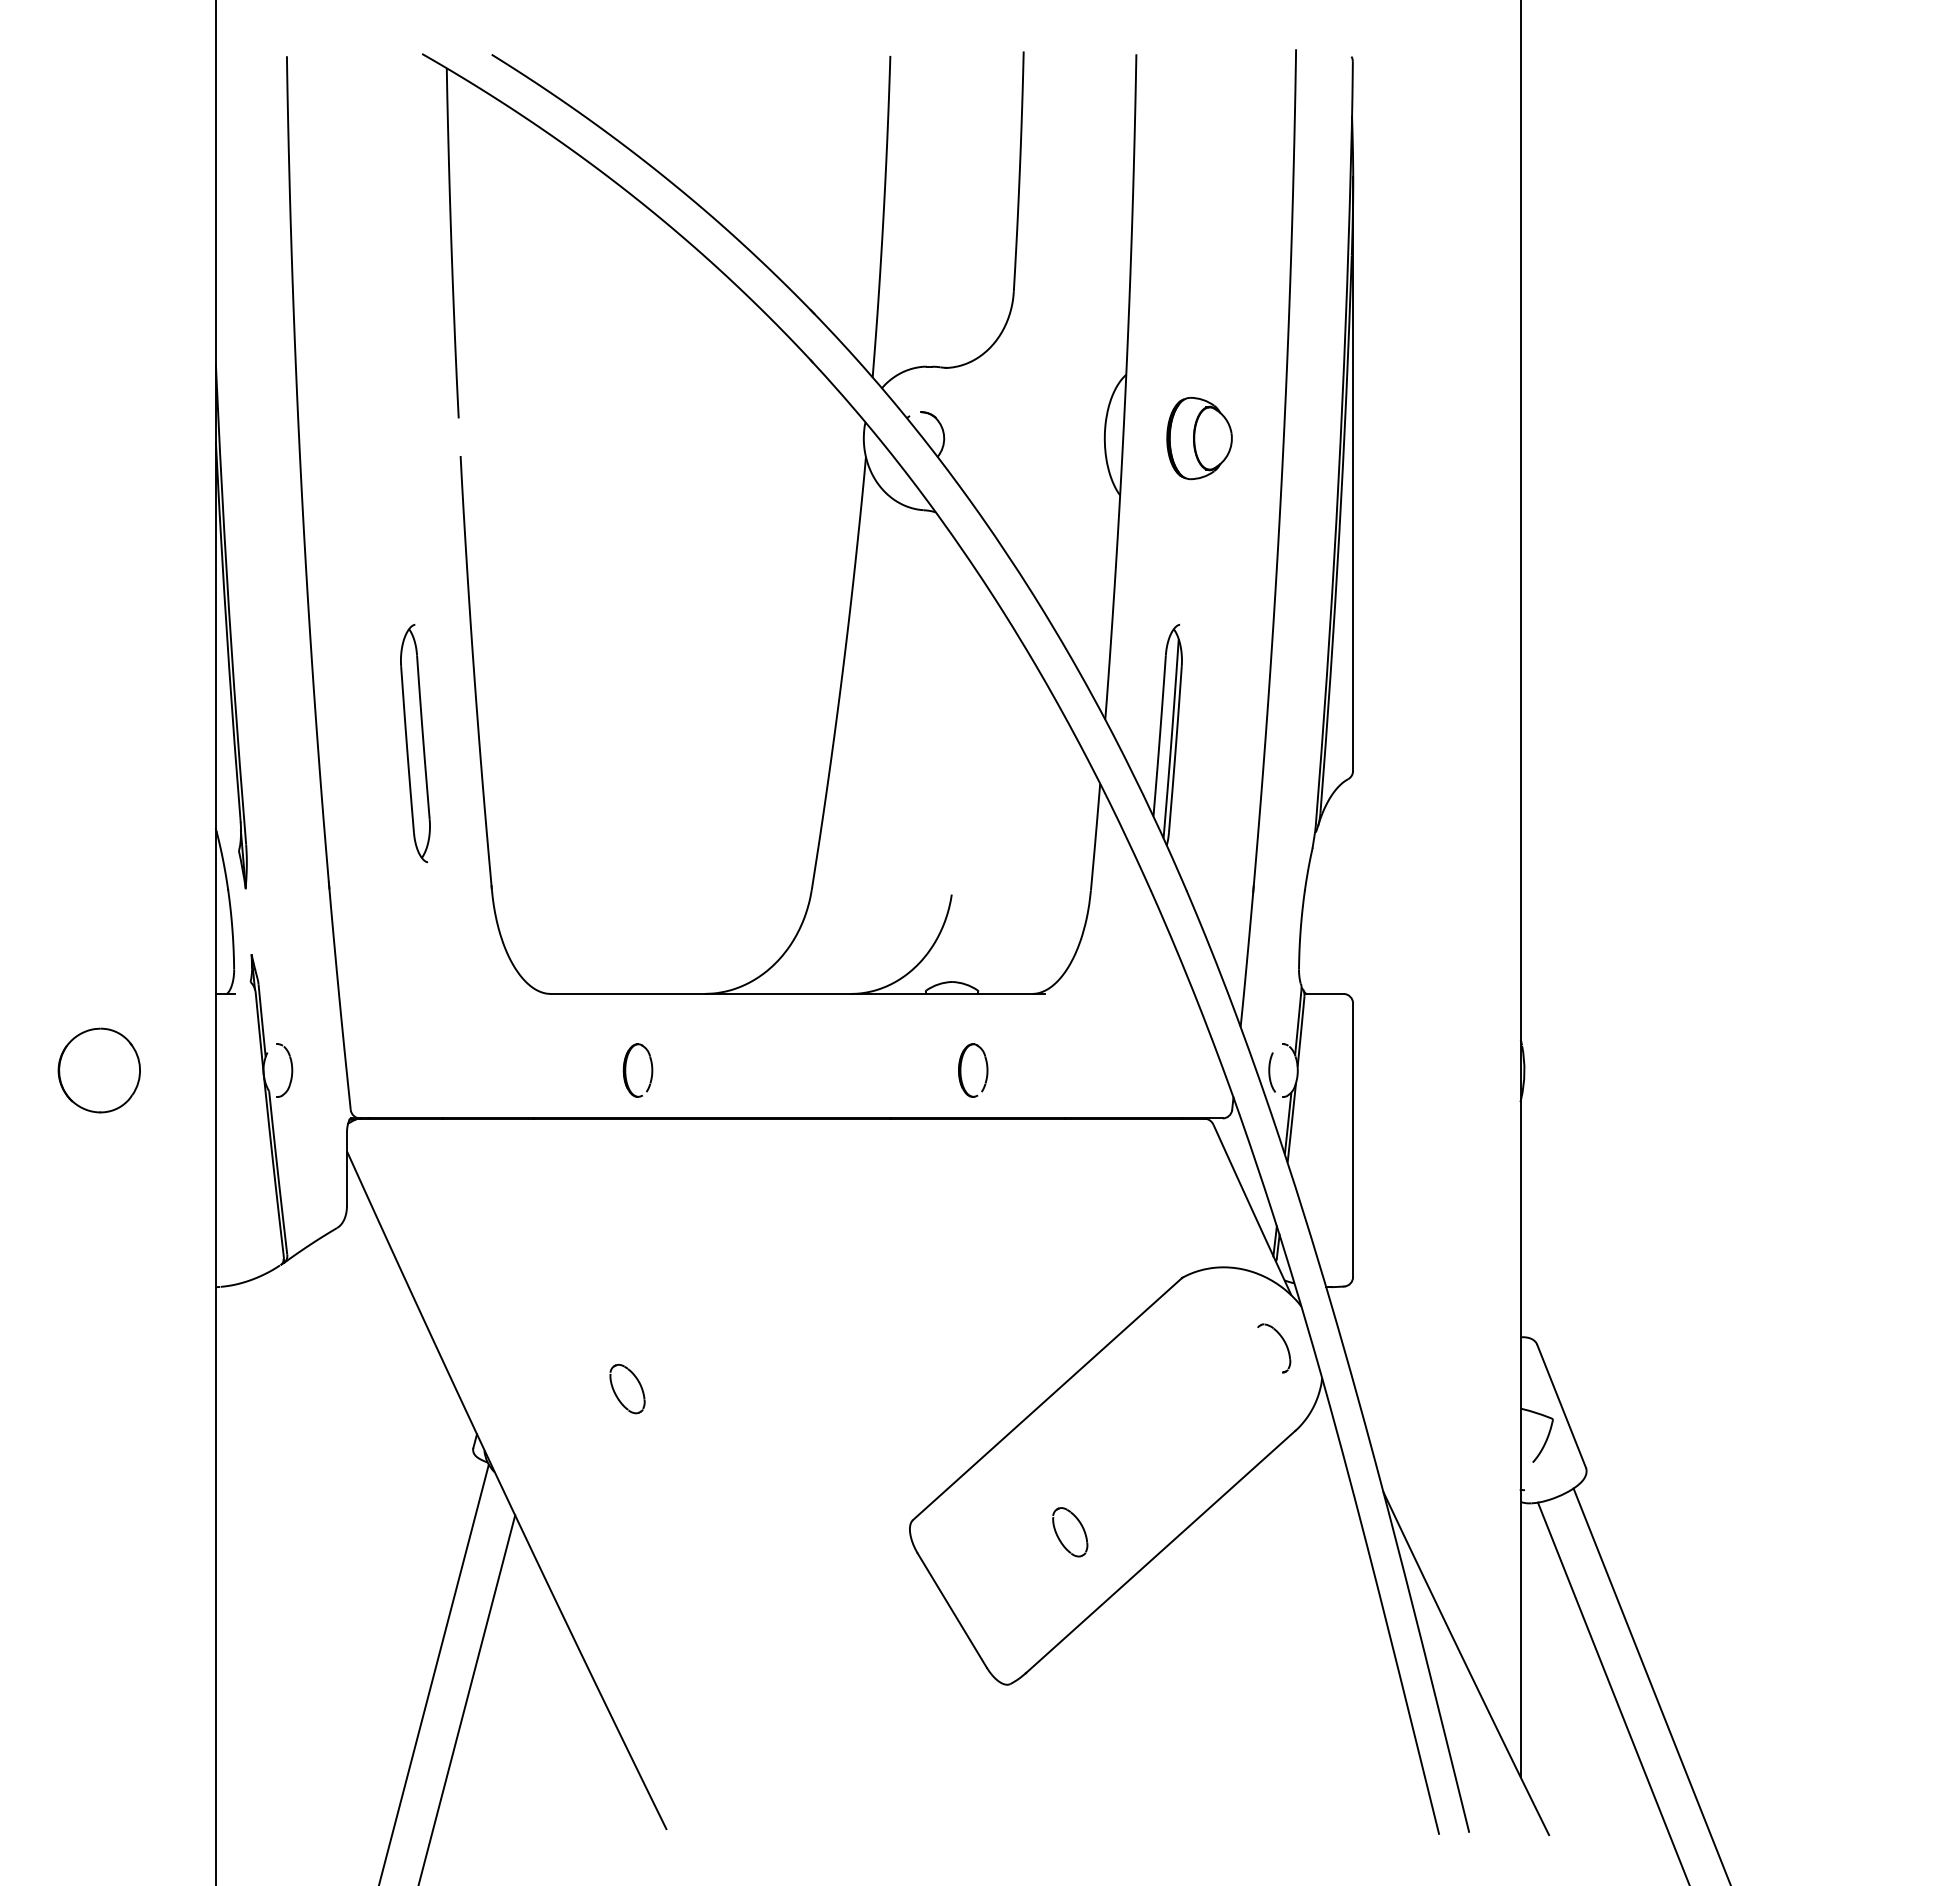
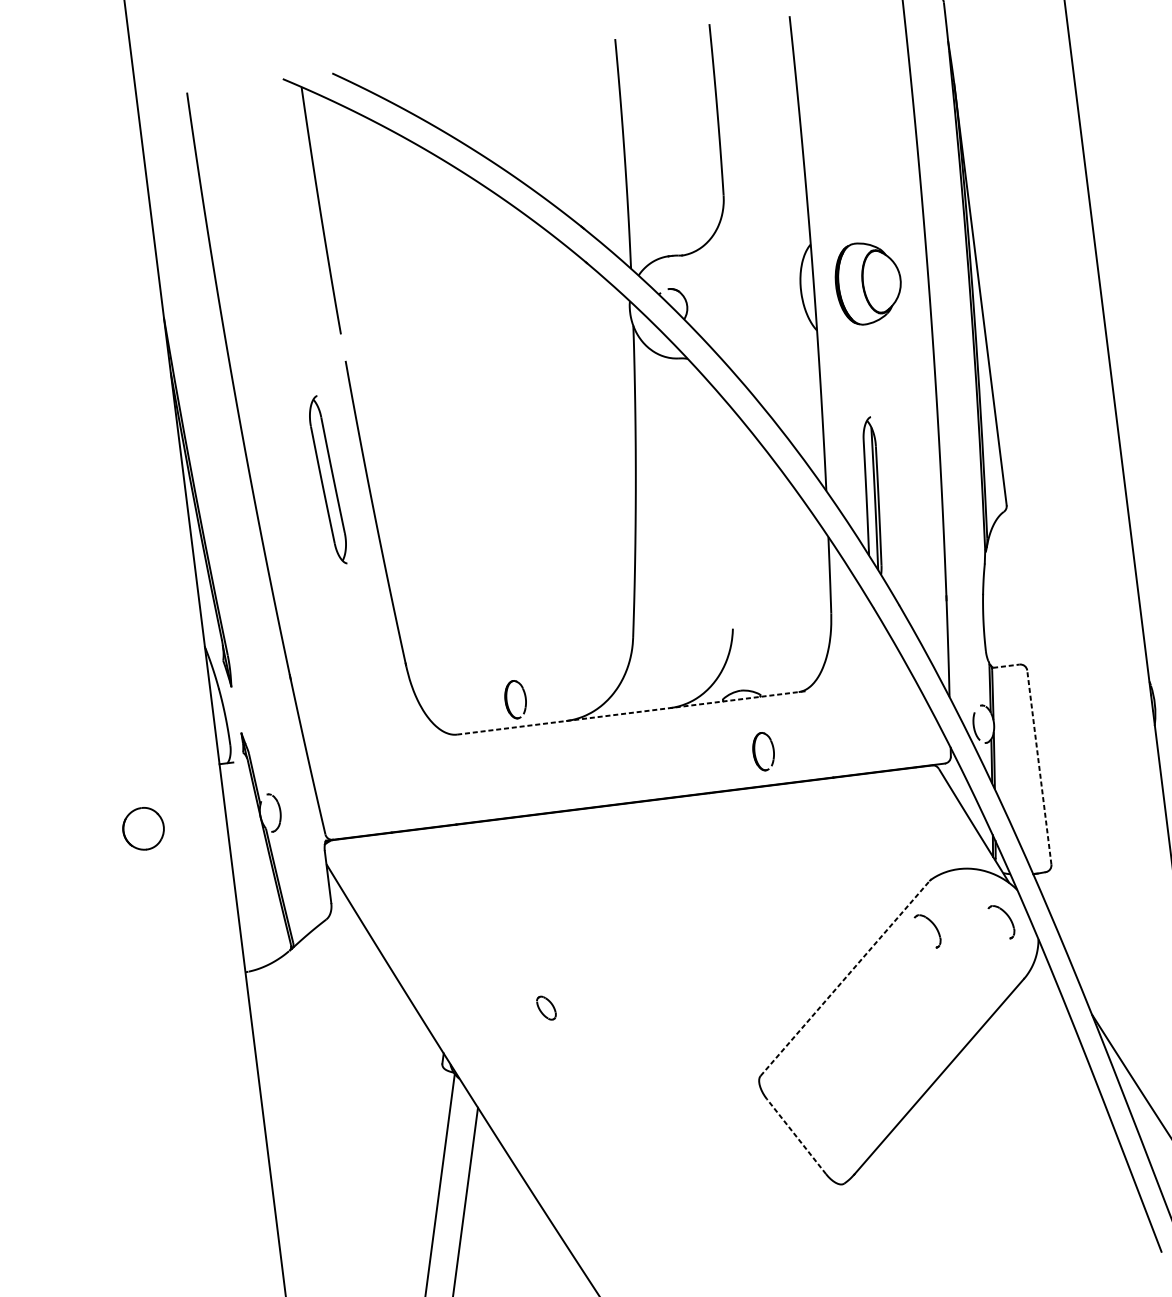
part: (1199, 438) -> (868, 283), size x1.4
part: (415, 743) -> (327, 480), moved
line: (797, 993) -> (632, 712), solid -> dashed
line: (1324, 993) -> (1006, 665), solid -> dashed
part: (98, 1070) -> (143, 828), size x0.7
part: (626, 1070) -> (507, 700), moved
line: (1353, 1140) -> (1039, 767), solid -> dashed
part: (1180, 1343) -> (934, 926), added
part: (627, 1388) -> (546, 1007), size x0.7
line: (1047, 1399) -> (845, 978), solid -> dashed
part: (1081, 1527) -> (880, 1066), removed
line: (952, 1610) -> (796, 1136), solid -> dashed

